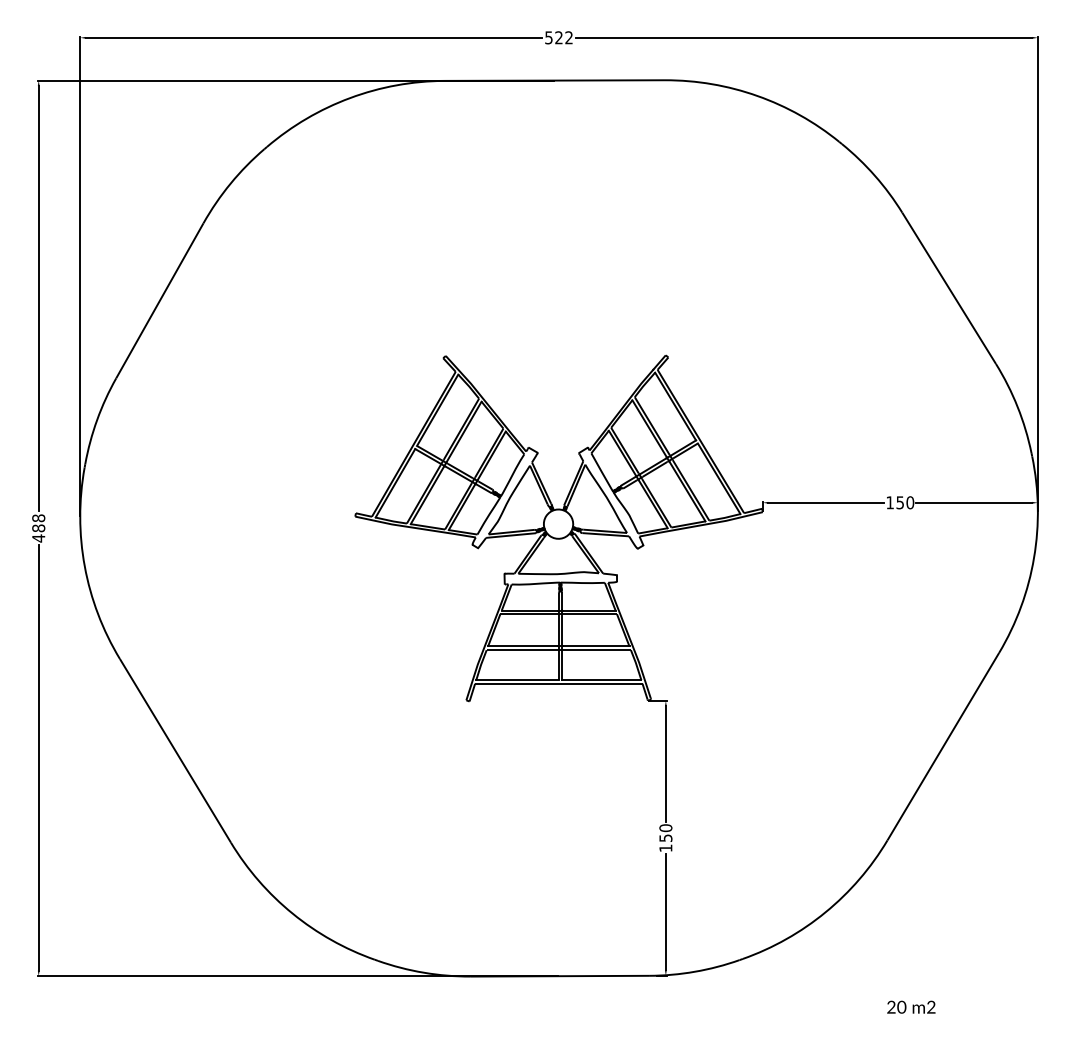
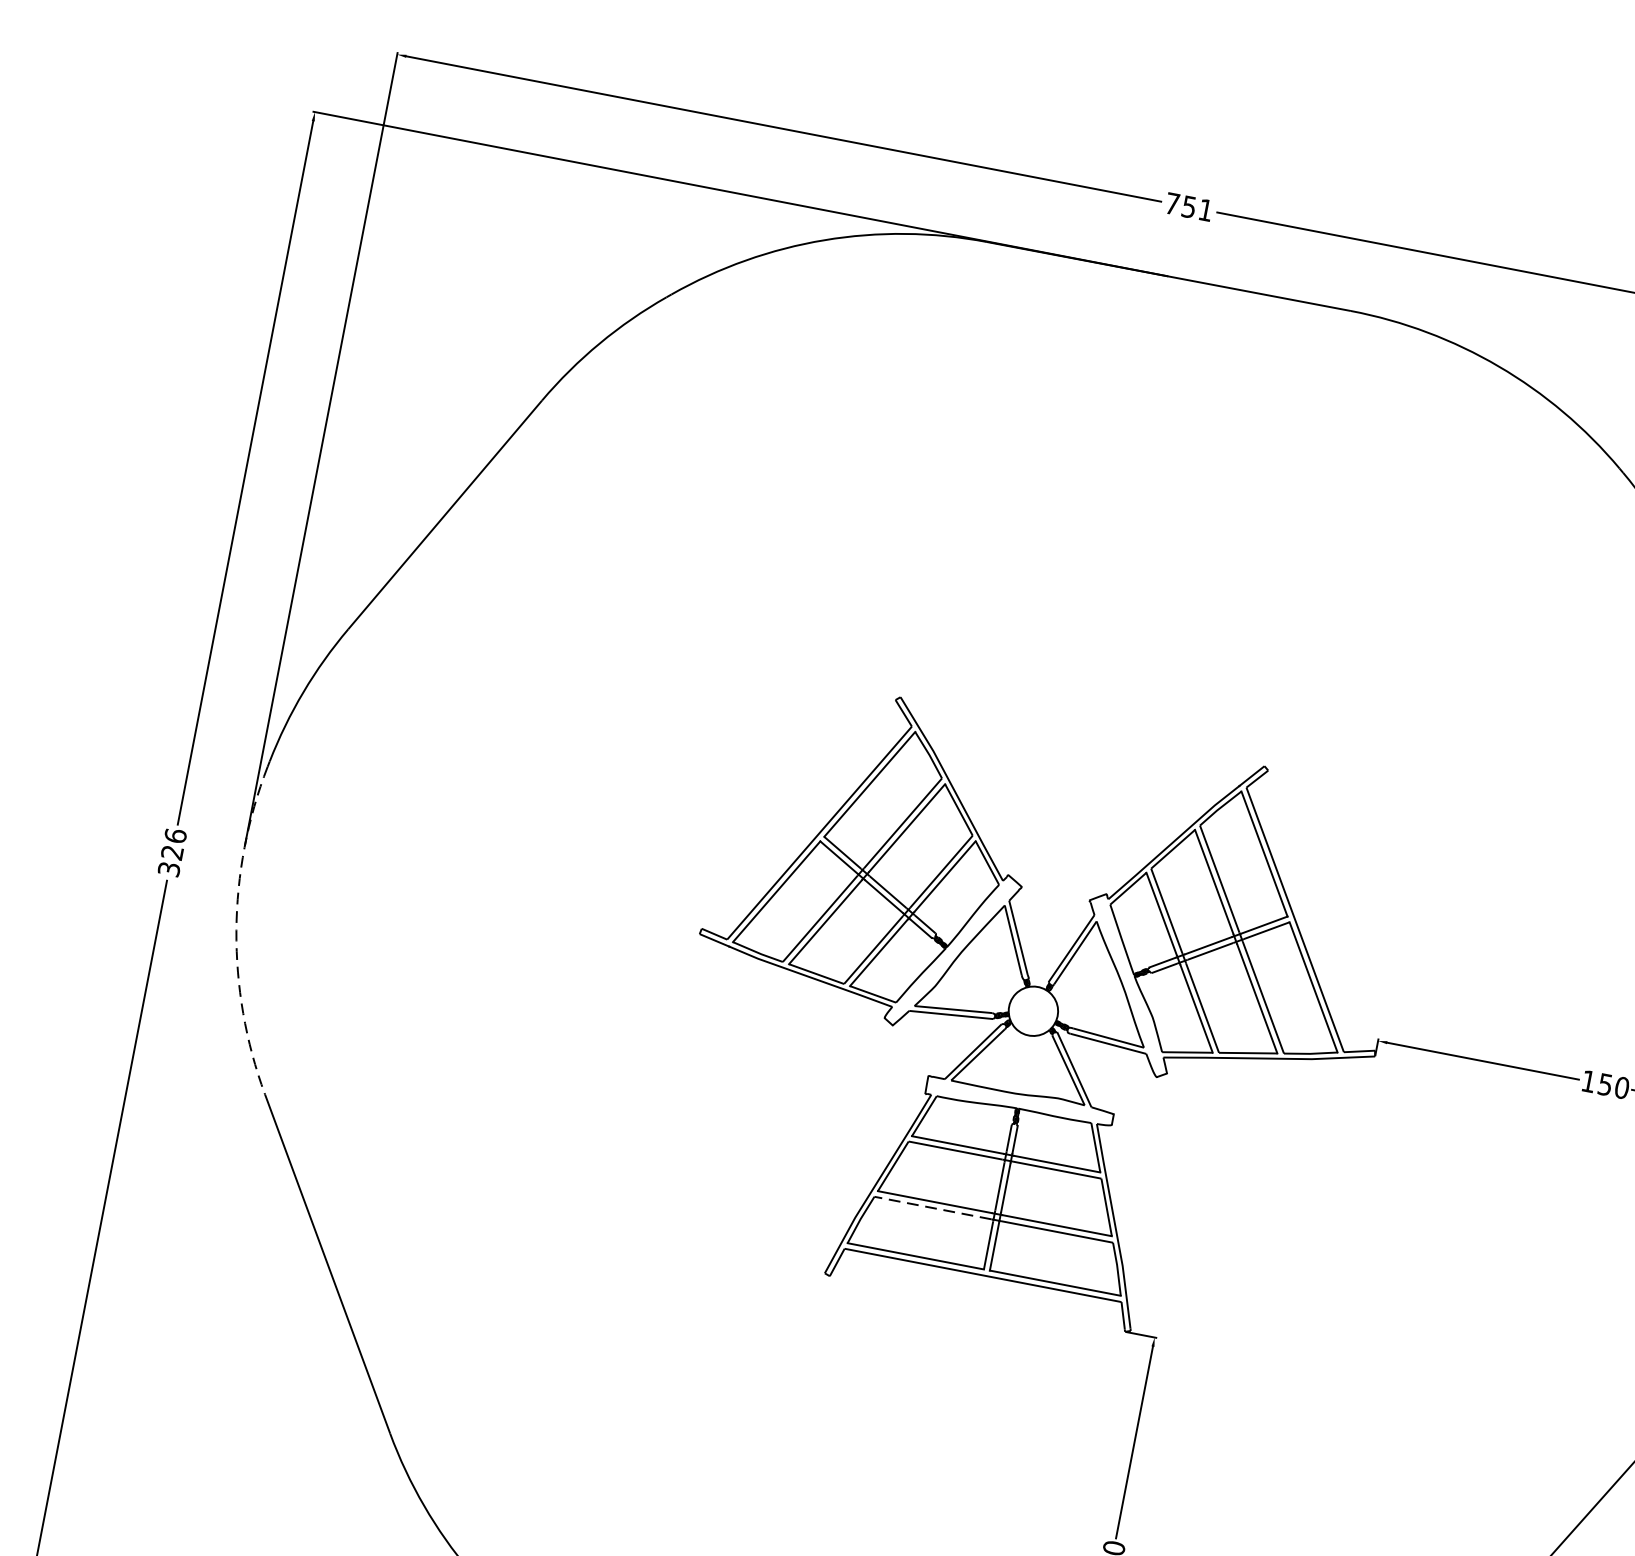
text: (558, 37) -> (1188, 206), 522 -> 751
text: (38, 528) -> (171, 852), 488 -> 326
arc: (84, 566) -> (235, 930), solid -> dashed
line: (521, 650) -> (931, 1208), solid -> dashed

